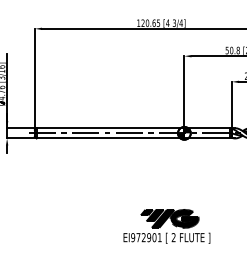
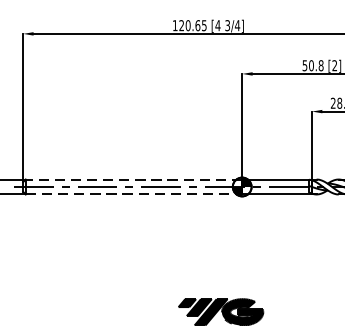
line: (110, 128) -> (133, 179), solid -> dashed
line: (110, 138) -> (133, 194), solid -> dashed

